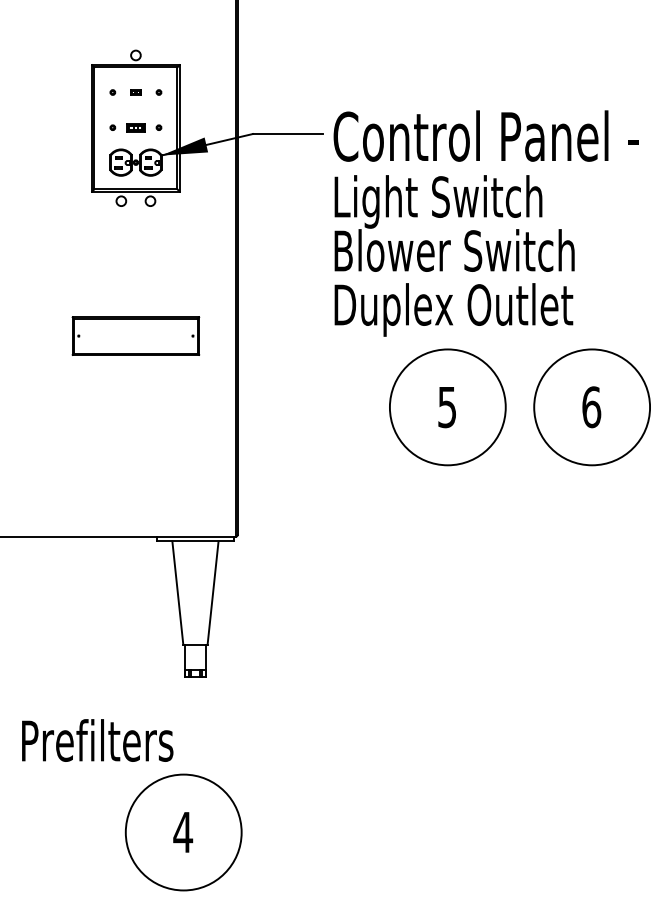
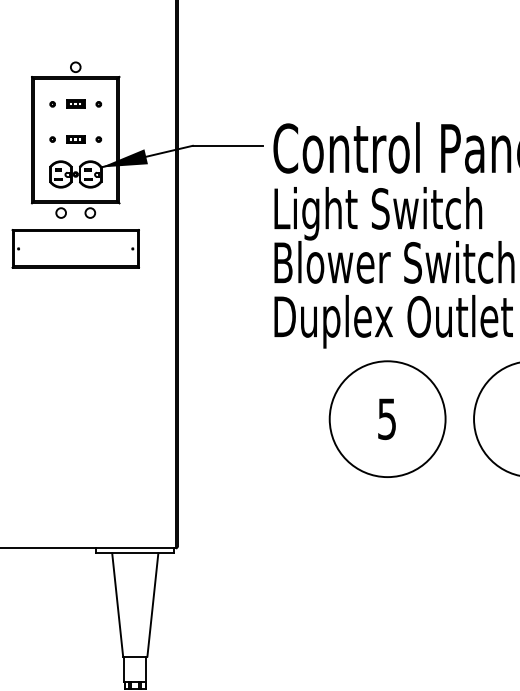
part: (135, 92) -> (75, 104), size x1.67
part: (135, 335) -> (75, 248), moved

